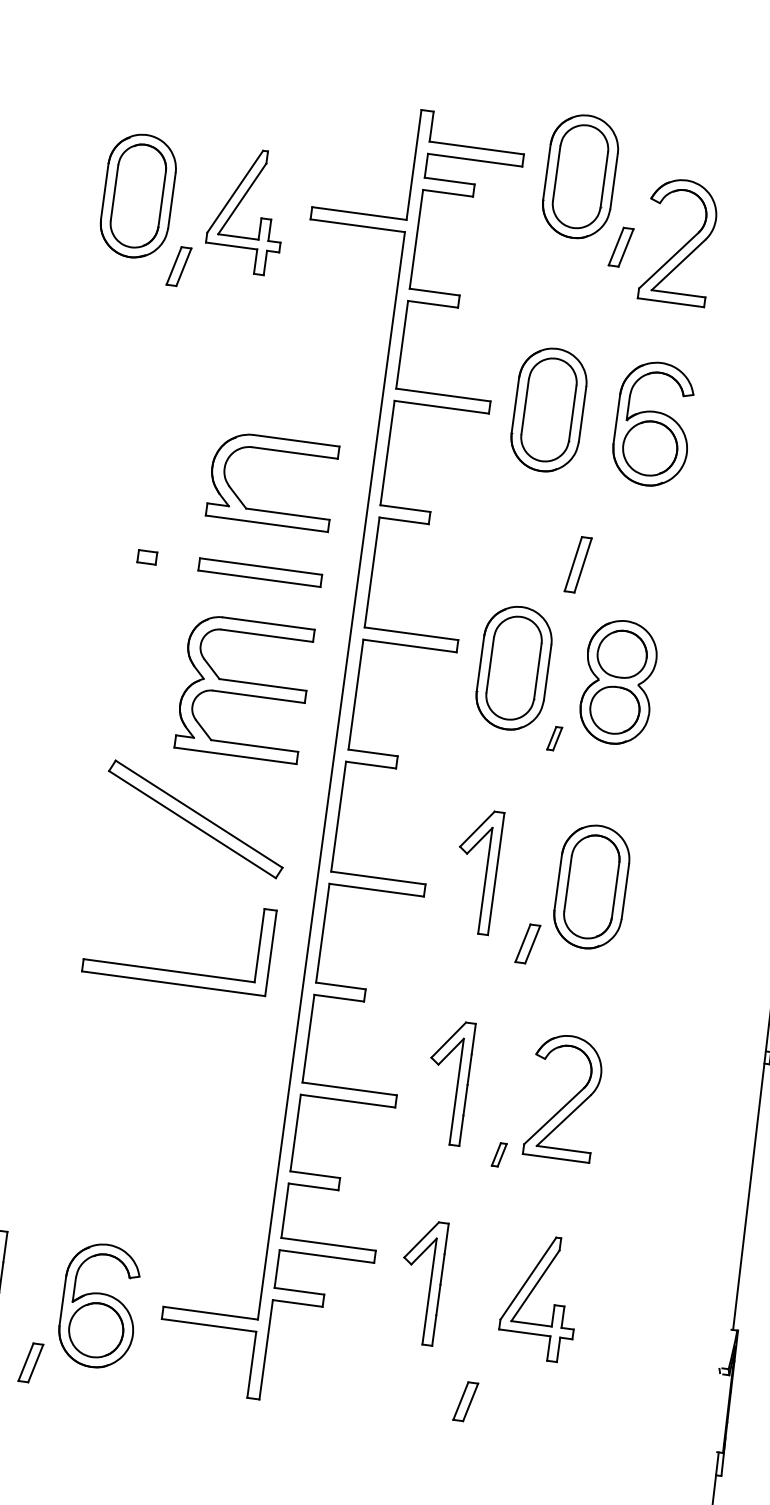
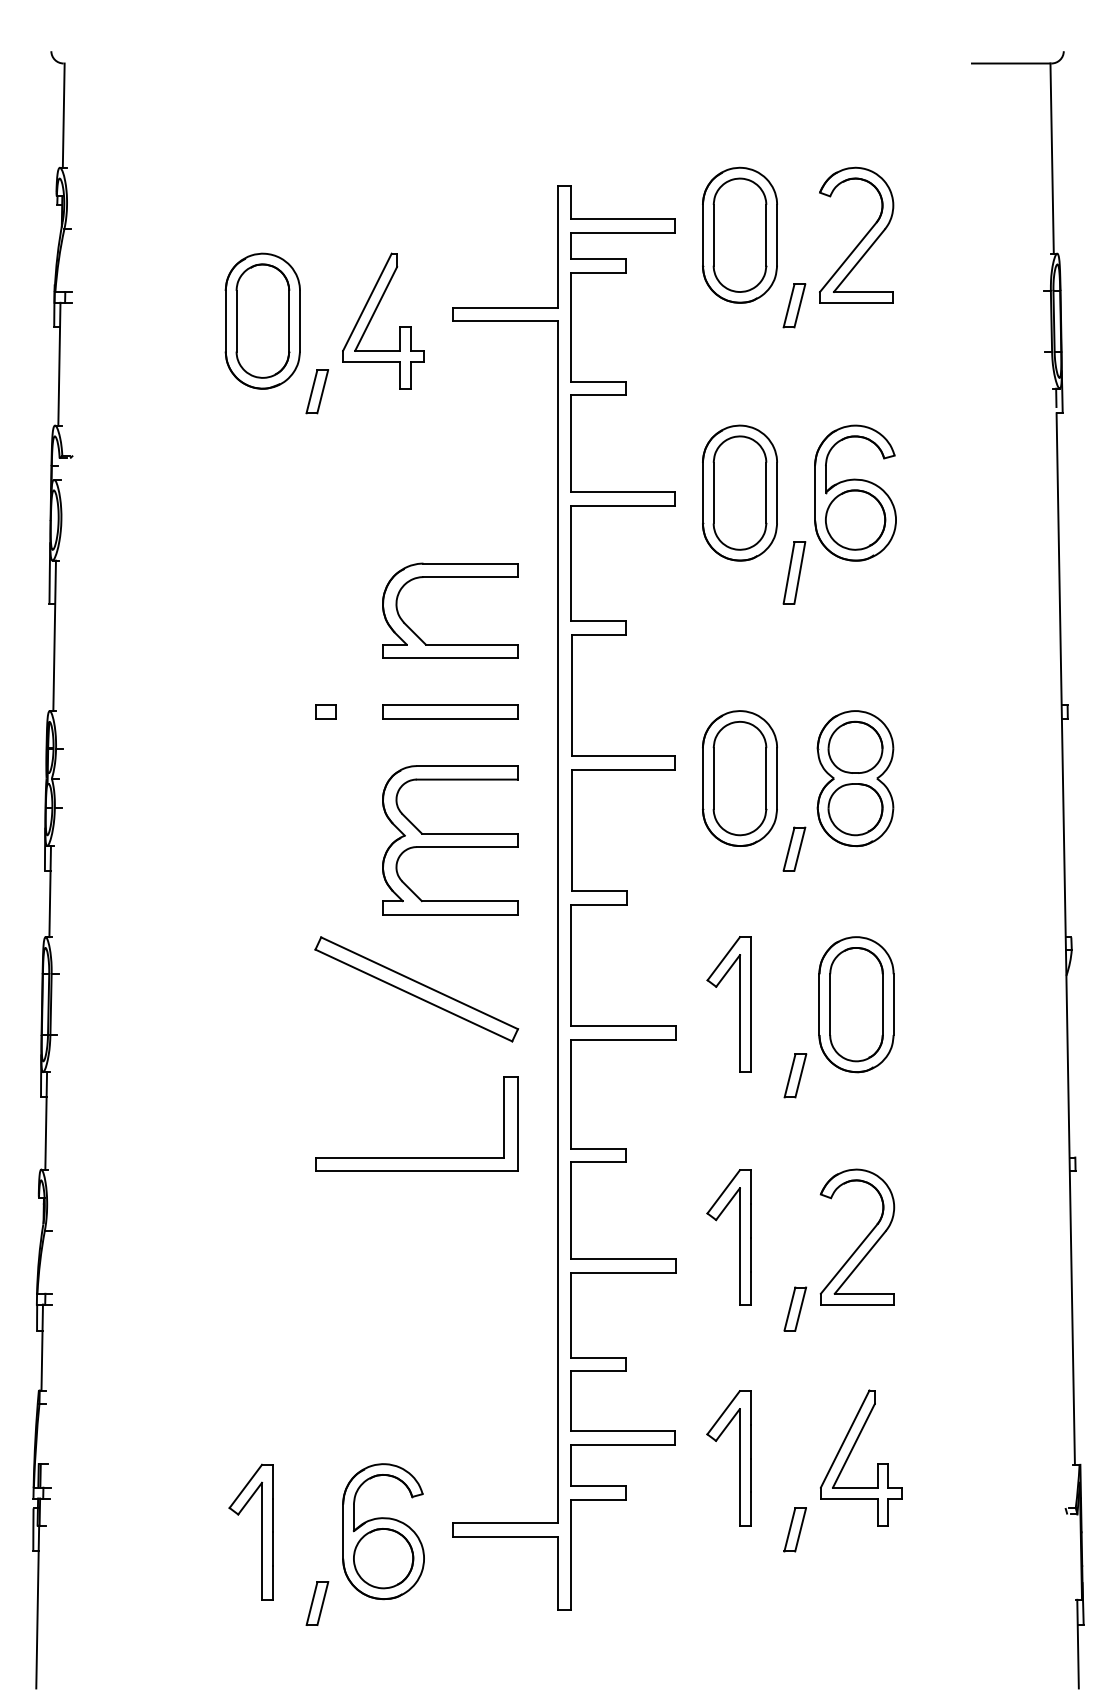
part: (683, 246) -> (861, 239), moved
part: (578, 564) -> (794, 572), moved
part: (554, 738) -> (794, 848), size x1.67
part: (499, 1154) -> (795, 1308), size x1.67
part: (465, 1401) -> (794, 1529), moved

